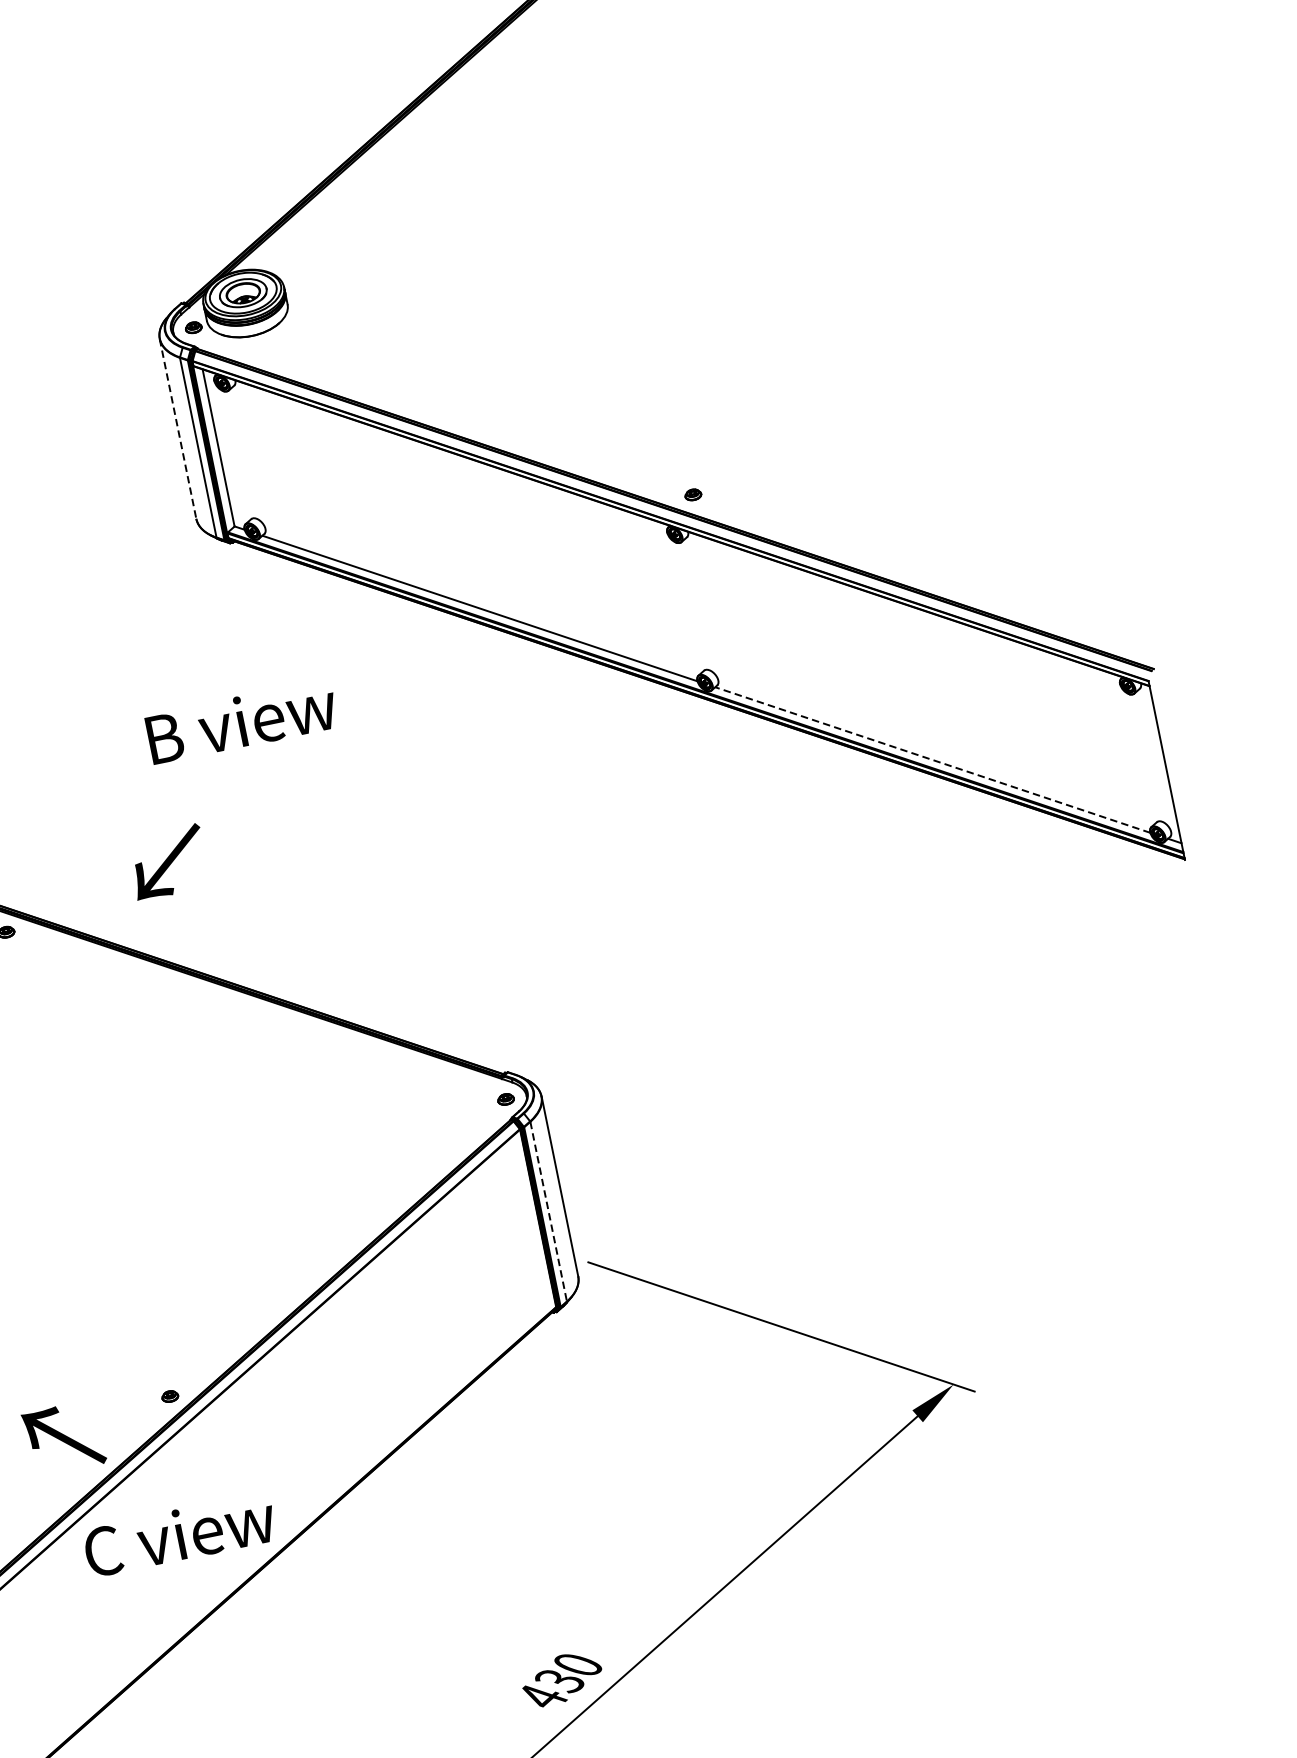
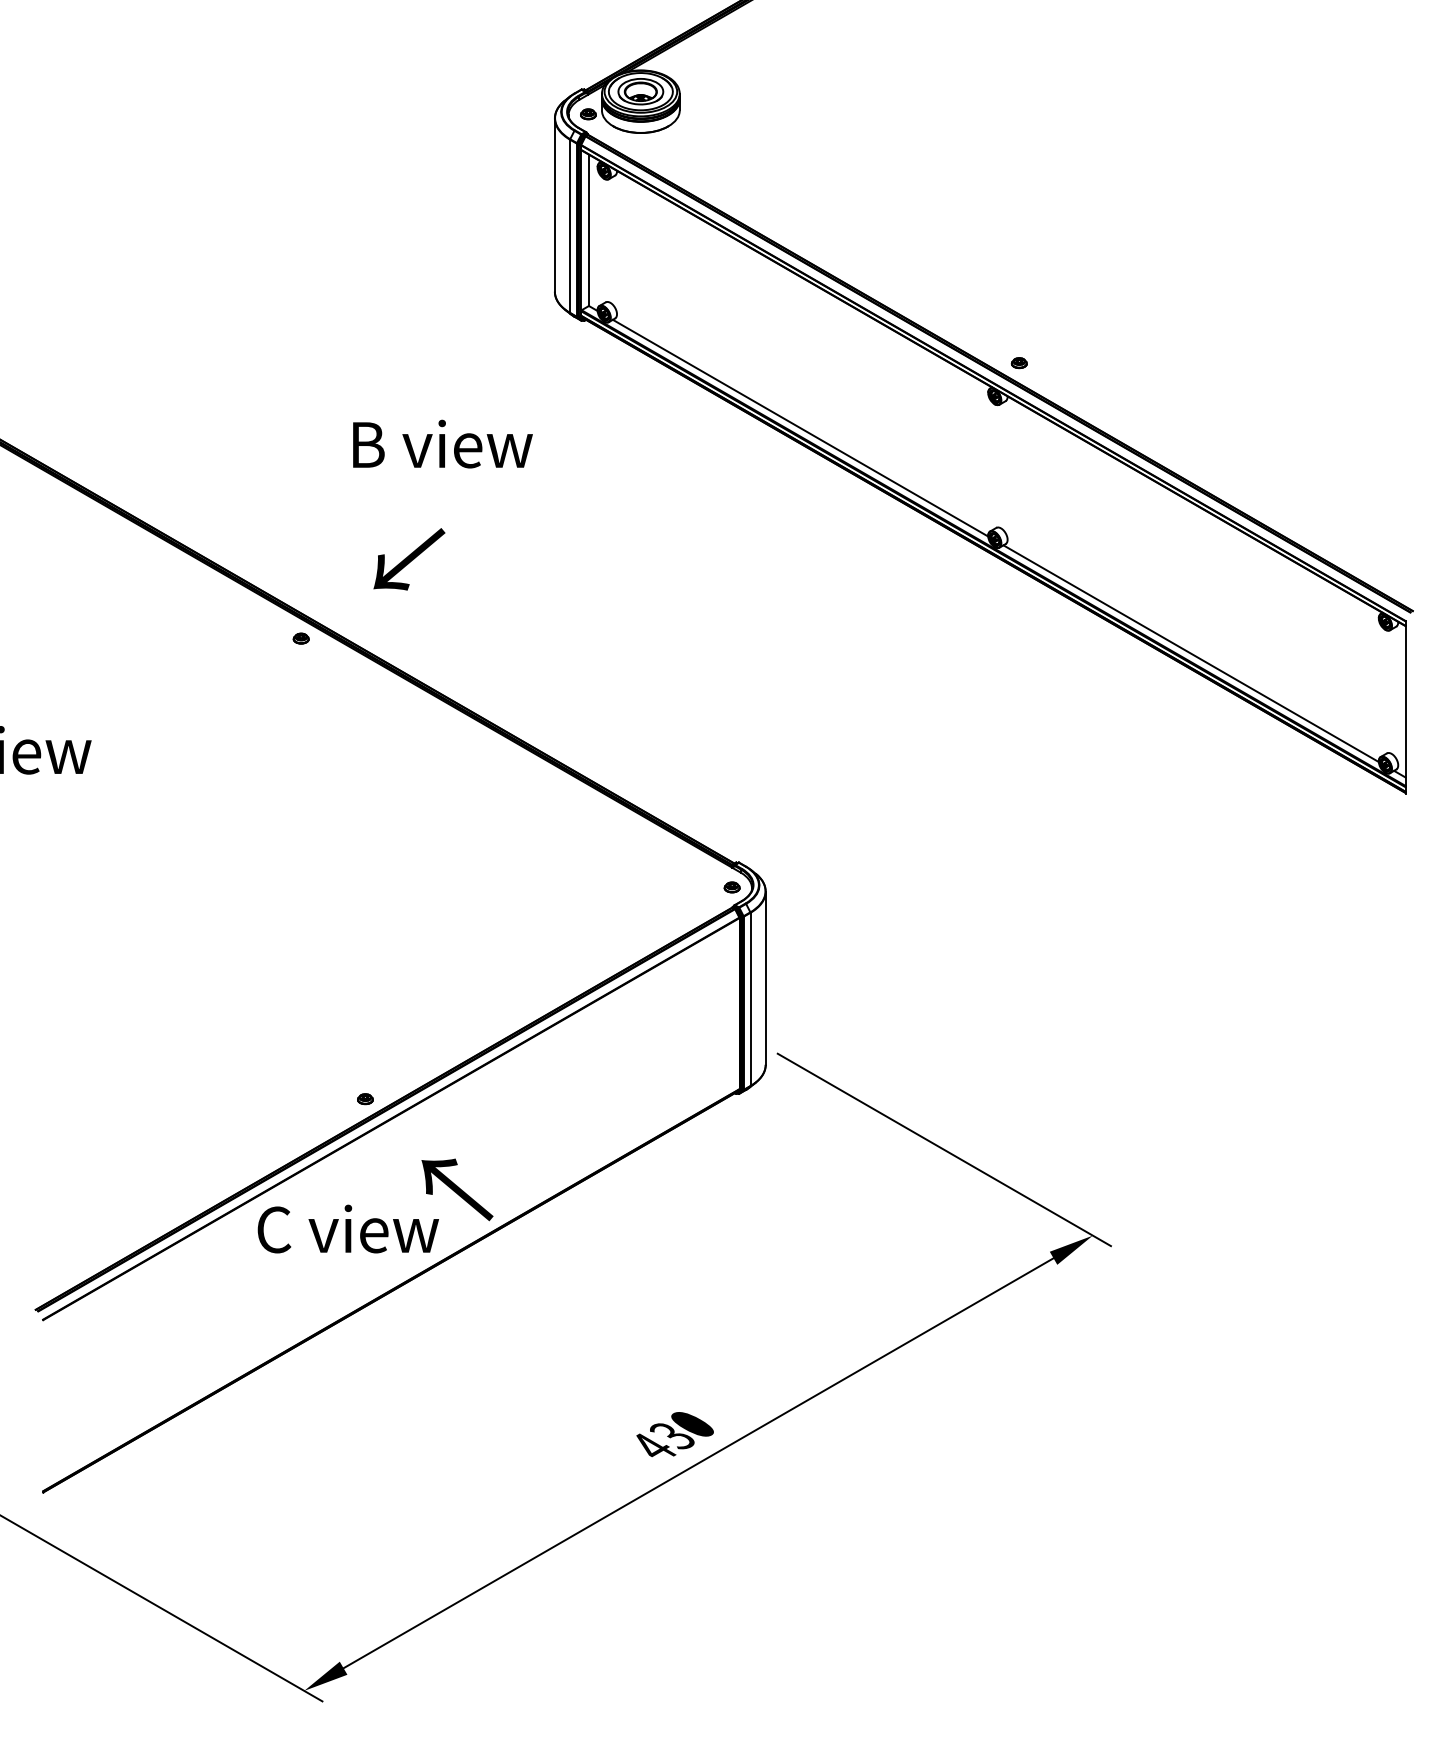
line: (177, 429) -> (554, 205), dashed -> solid
text: (241, 721) -> (442, 443), moved
line: (933, 759) -> (1191, 653), dashed -> solid
text: (168, 862) -> (409, 559), moved
line: (548, 1211) -> (750, 999), dashed -> solid
text: (64, 1437) -> (457, 1189), moved

